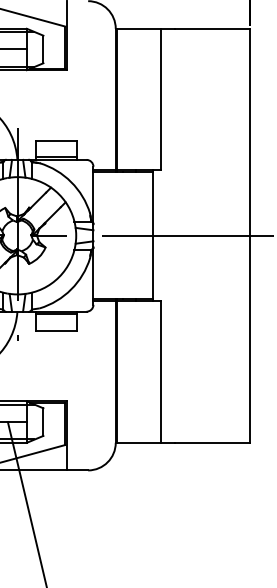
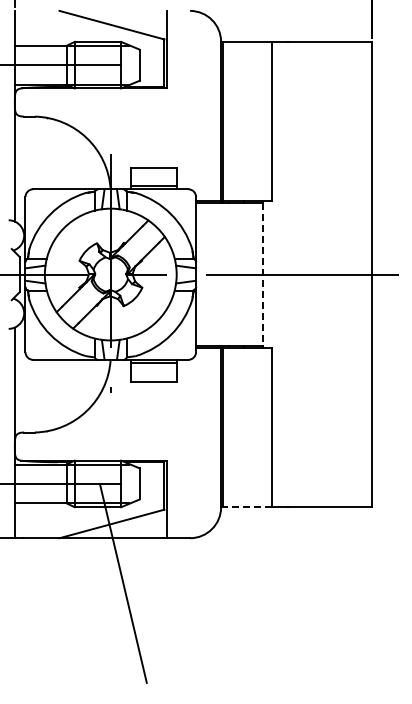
line: (153, 236) -> (263, 275), solid -> dashed
line: (139, 443) -> (247, 507), solid -> dashed

